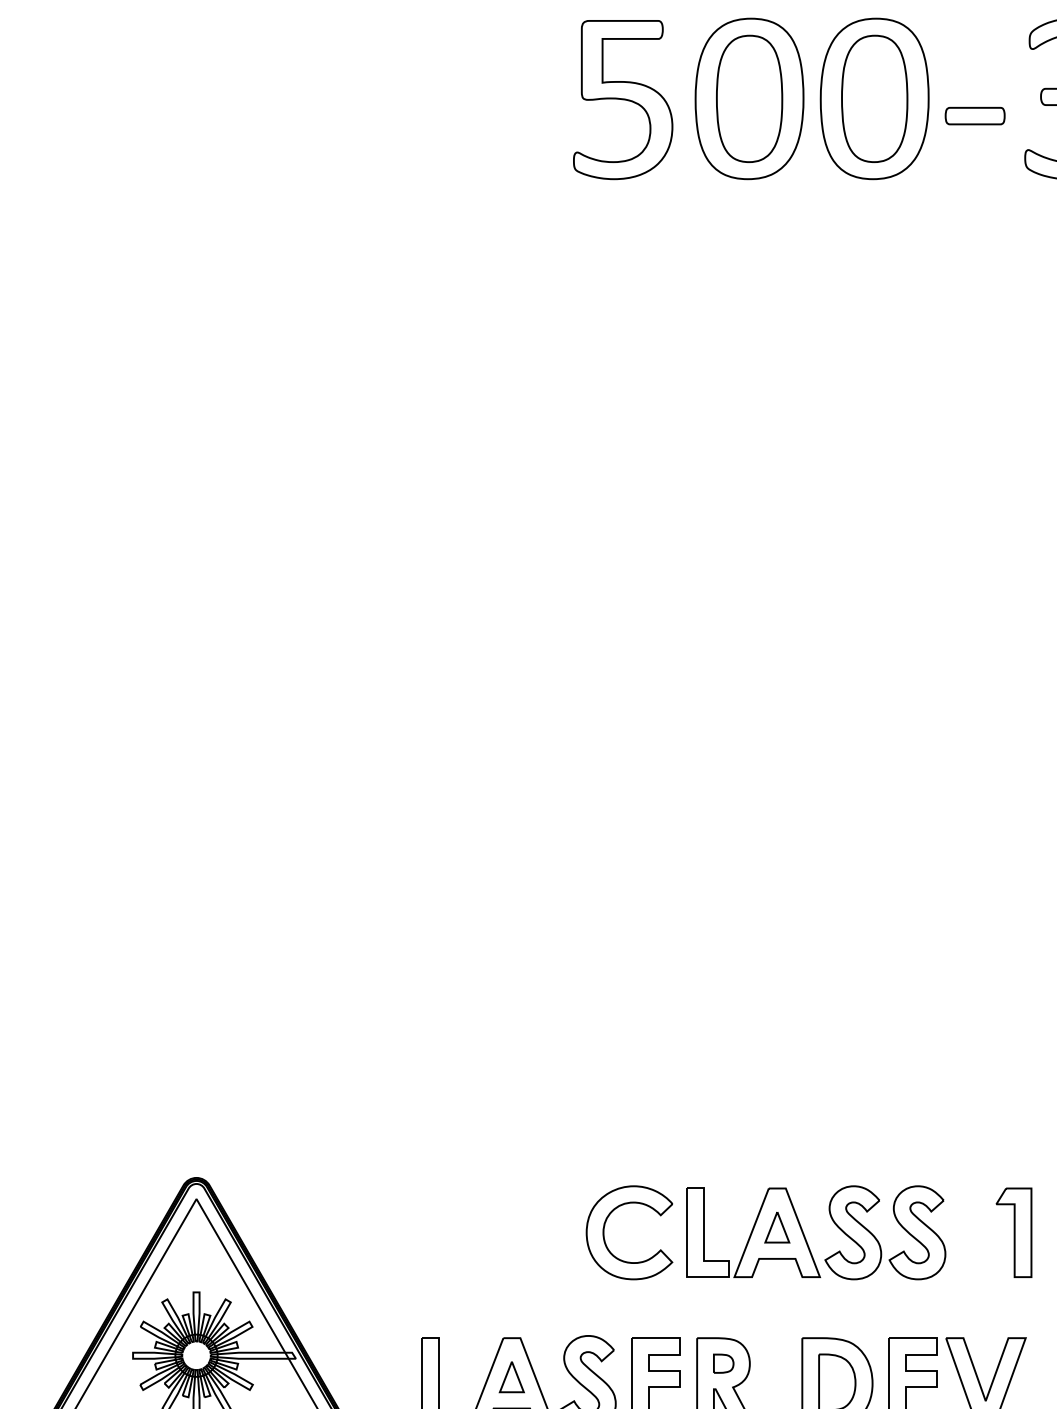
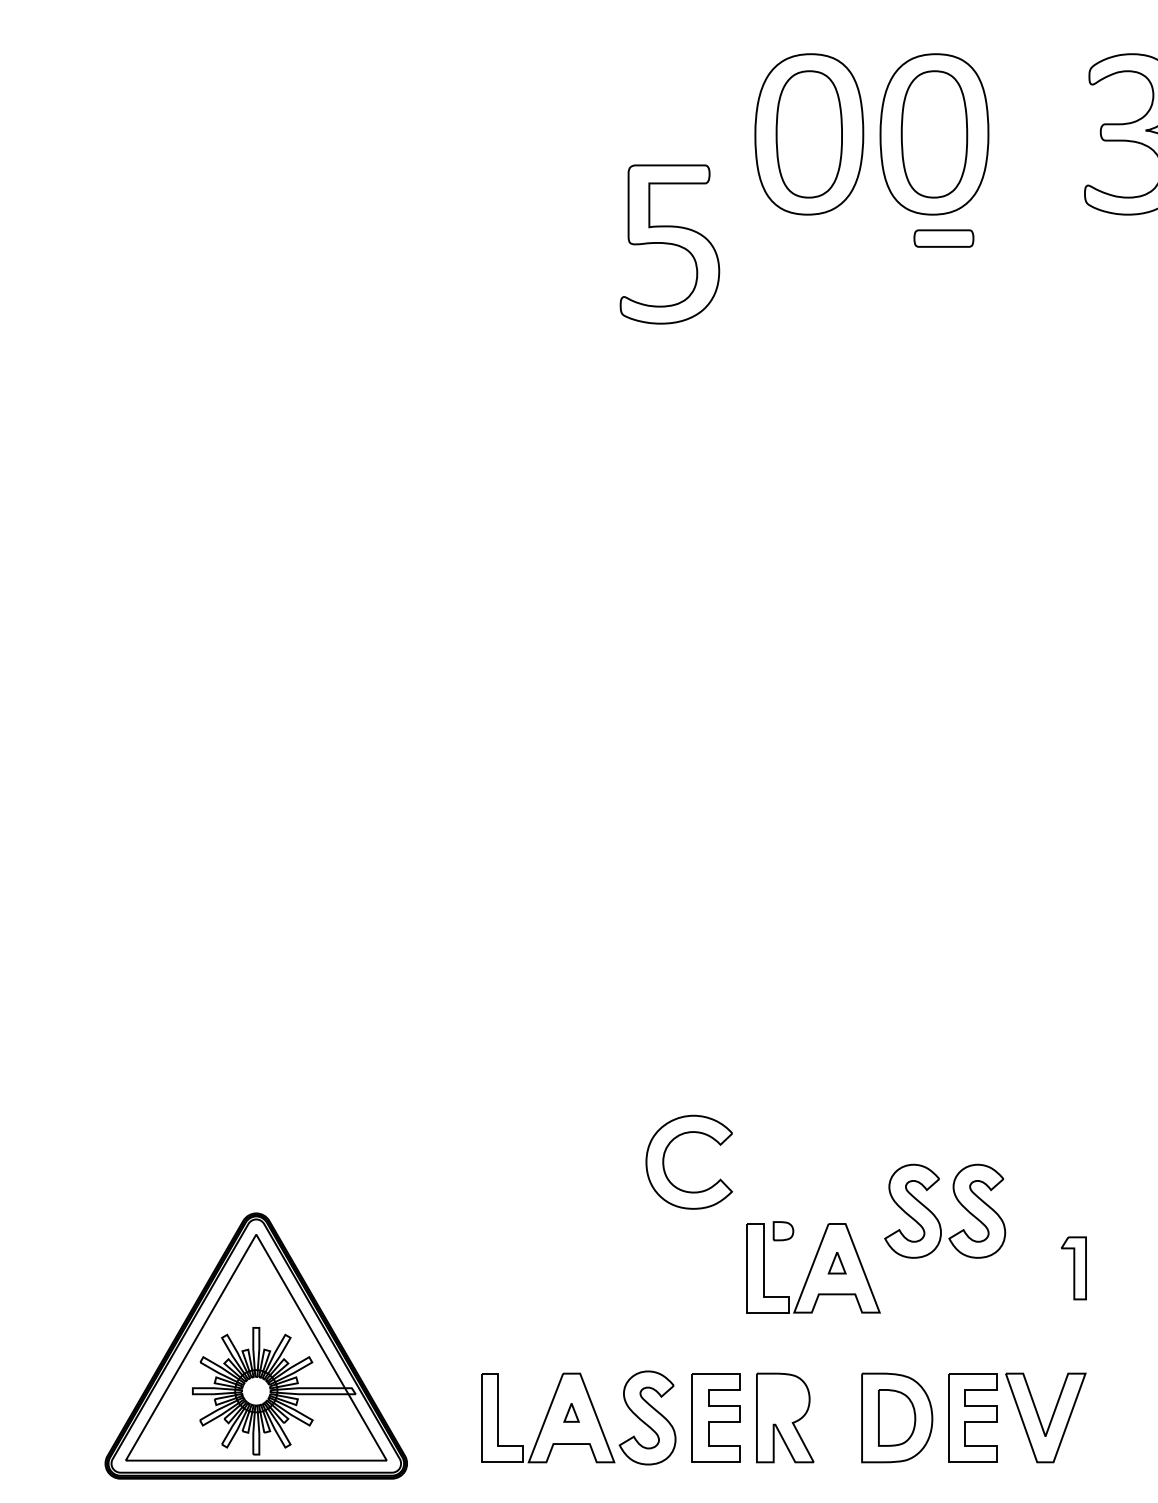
part: (622, 100) -> (669, 244), moved
part: (974, 116) -> (943, 238), moved
part: (605, 1225) -> (665, 1154), moved
part: (777, 1227) -> (837, 1262), size x0.7
part: (1013, 1233) -> (1073, 1268), size x0.7
part: (876, 1238) -> (936, 1216), moved
part: (723, 1364) -> (783, 1231), moved
part: (511, 1377) -> (571, 1412), size x0.6

